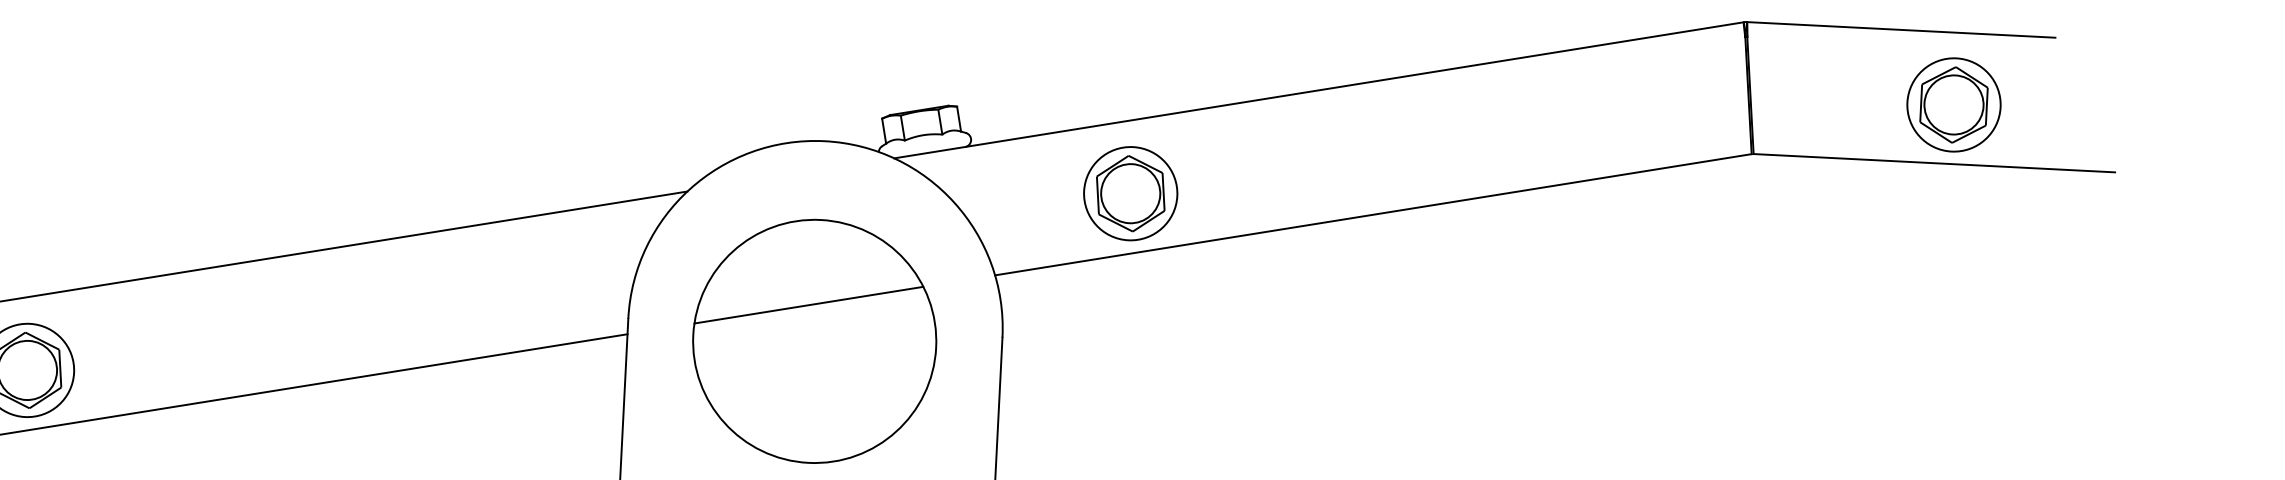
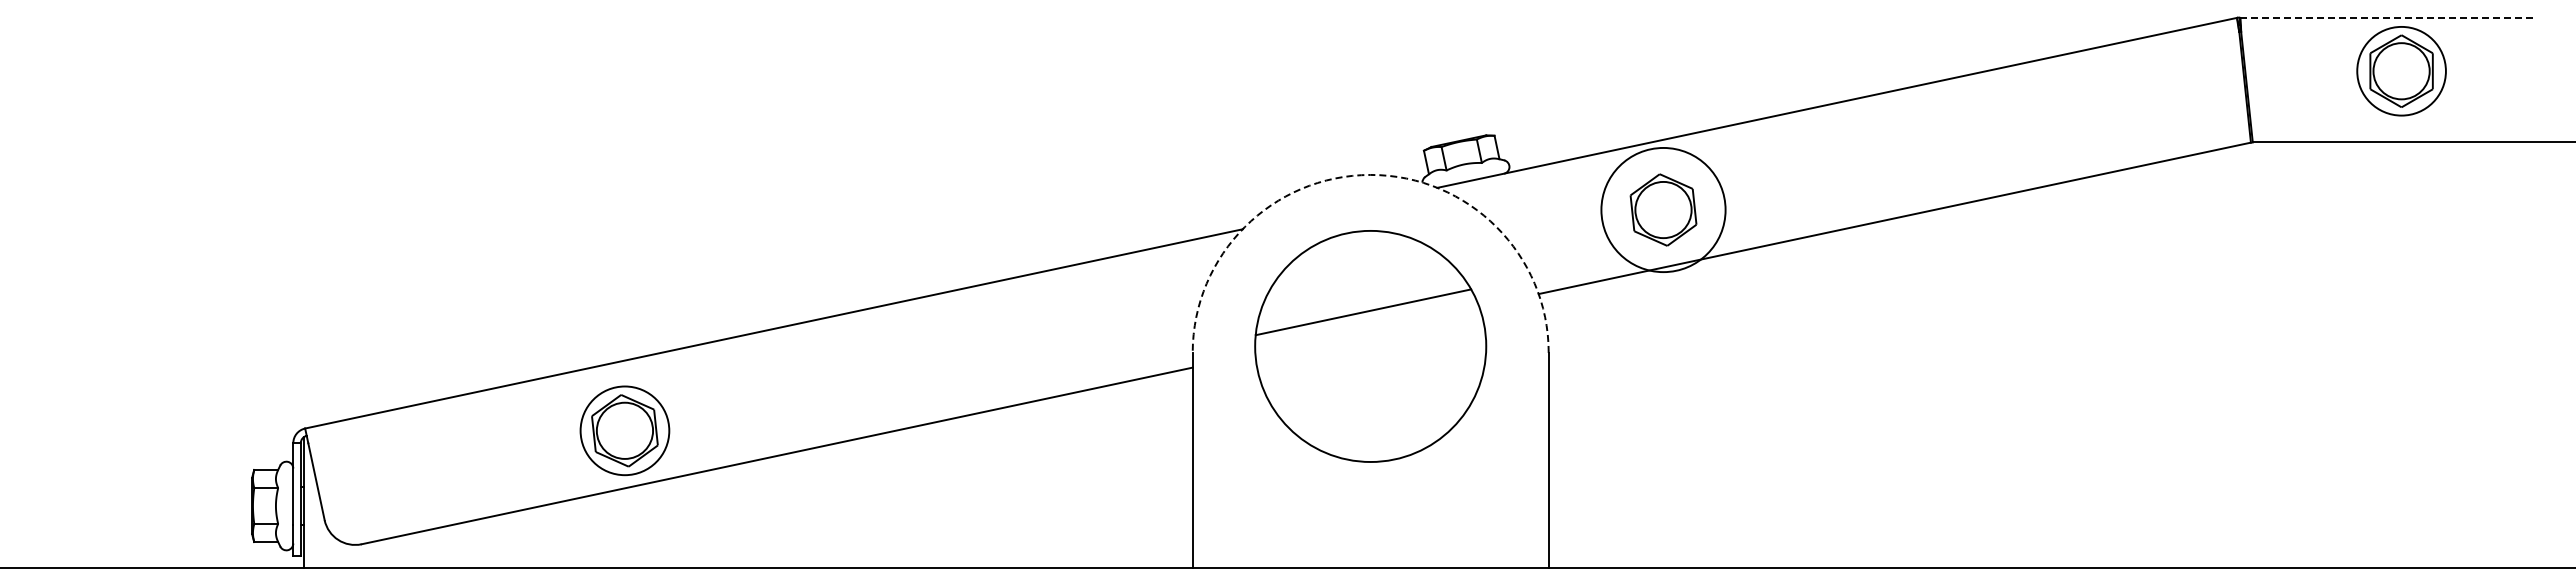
line: (1900, 29) -> (2386, 17), solid -> dashed
part: (1953, 105) -> (2401, 71), moved
arc: (824, 140) -> (1370, 174), solid -> dashed
circle: (1130, 193) -> (1663, 209), size x1.4
part: (814, 341) -> (1370, 346), moved

